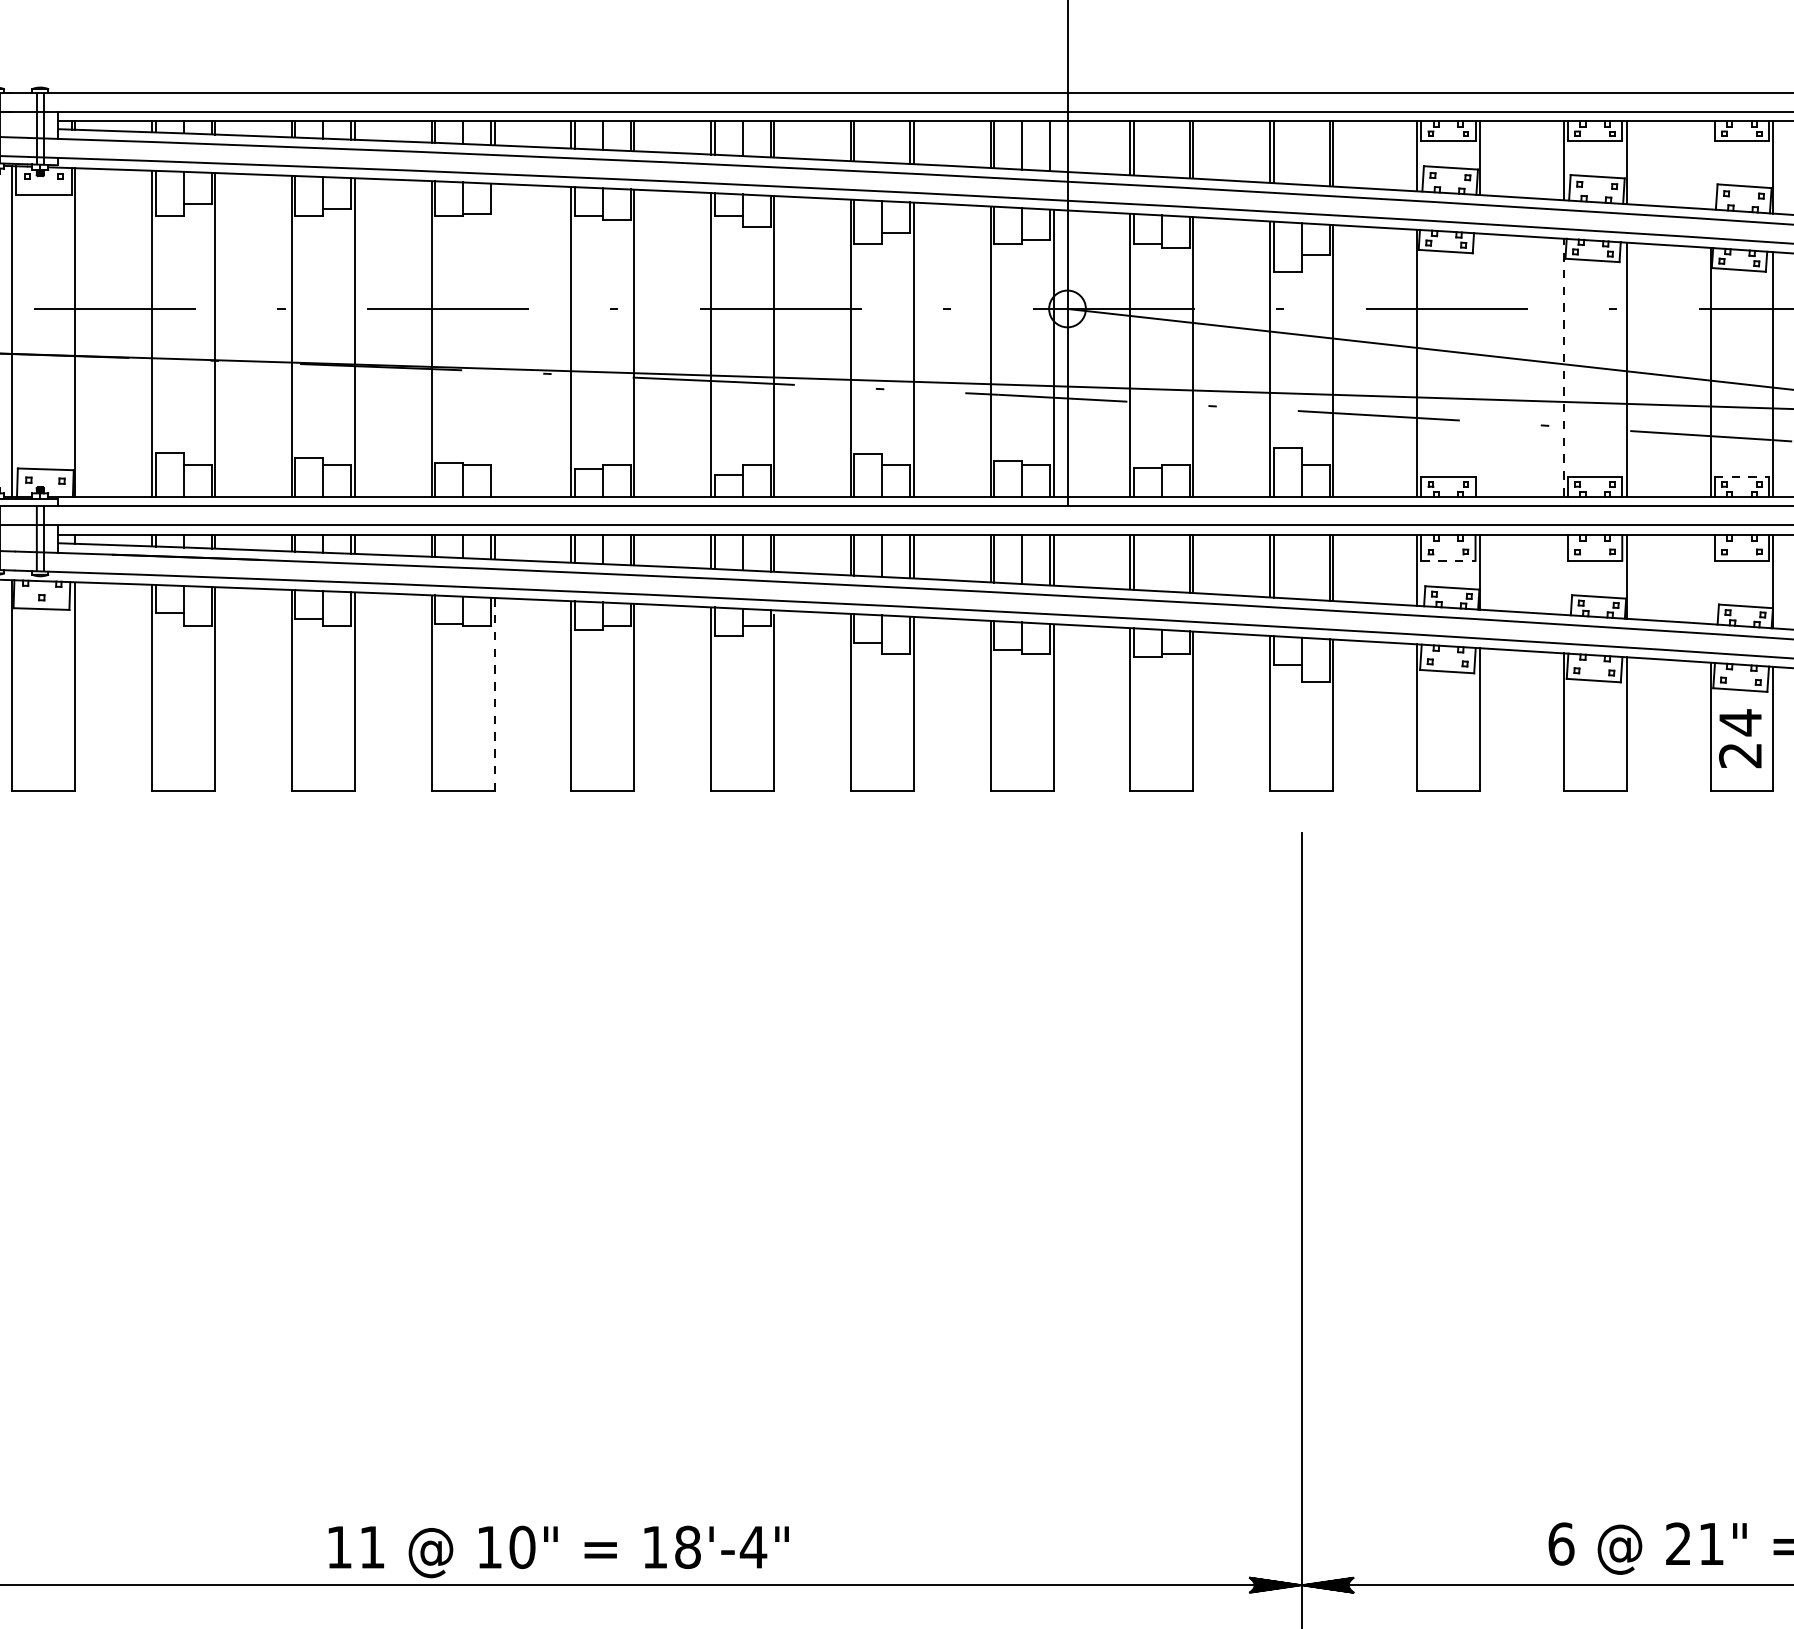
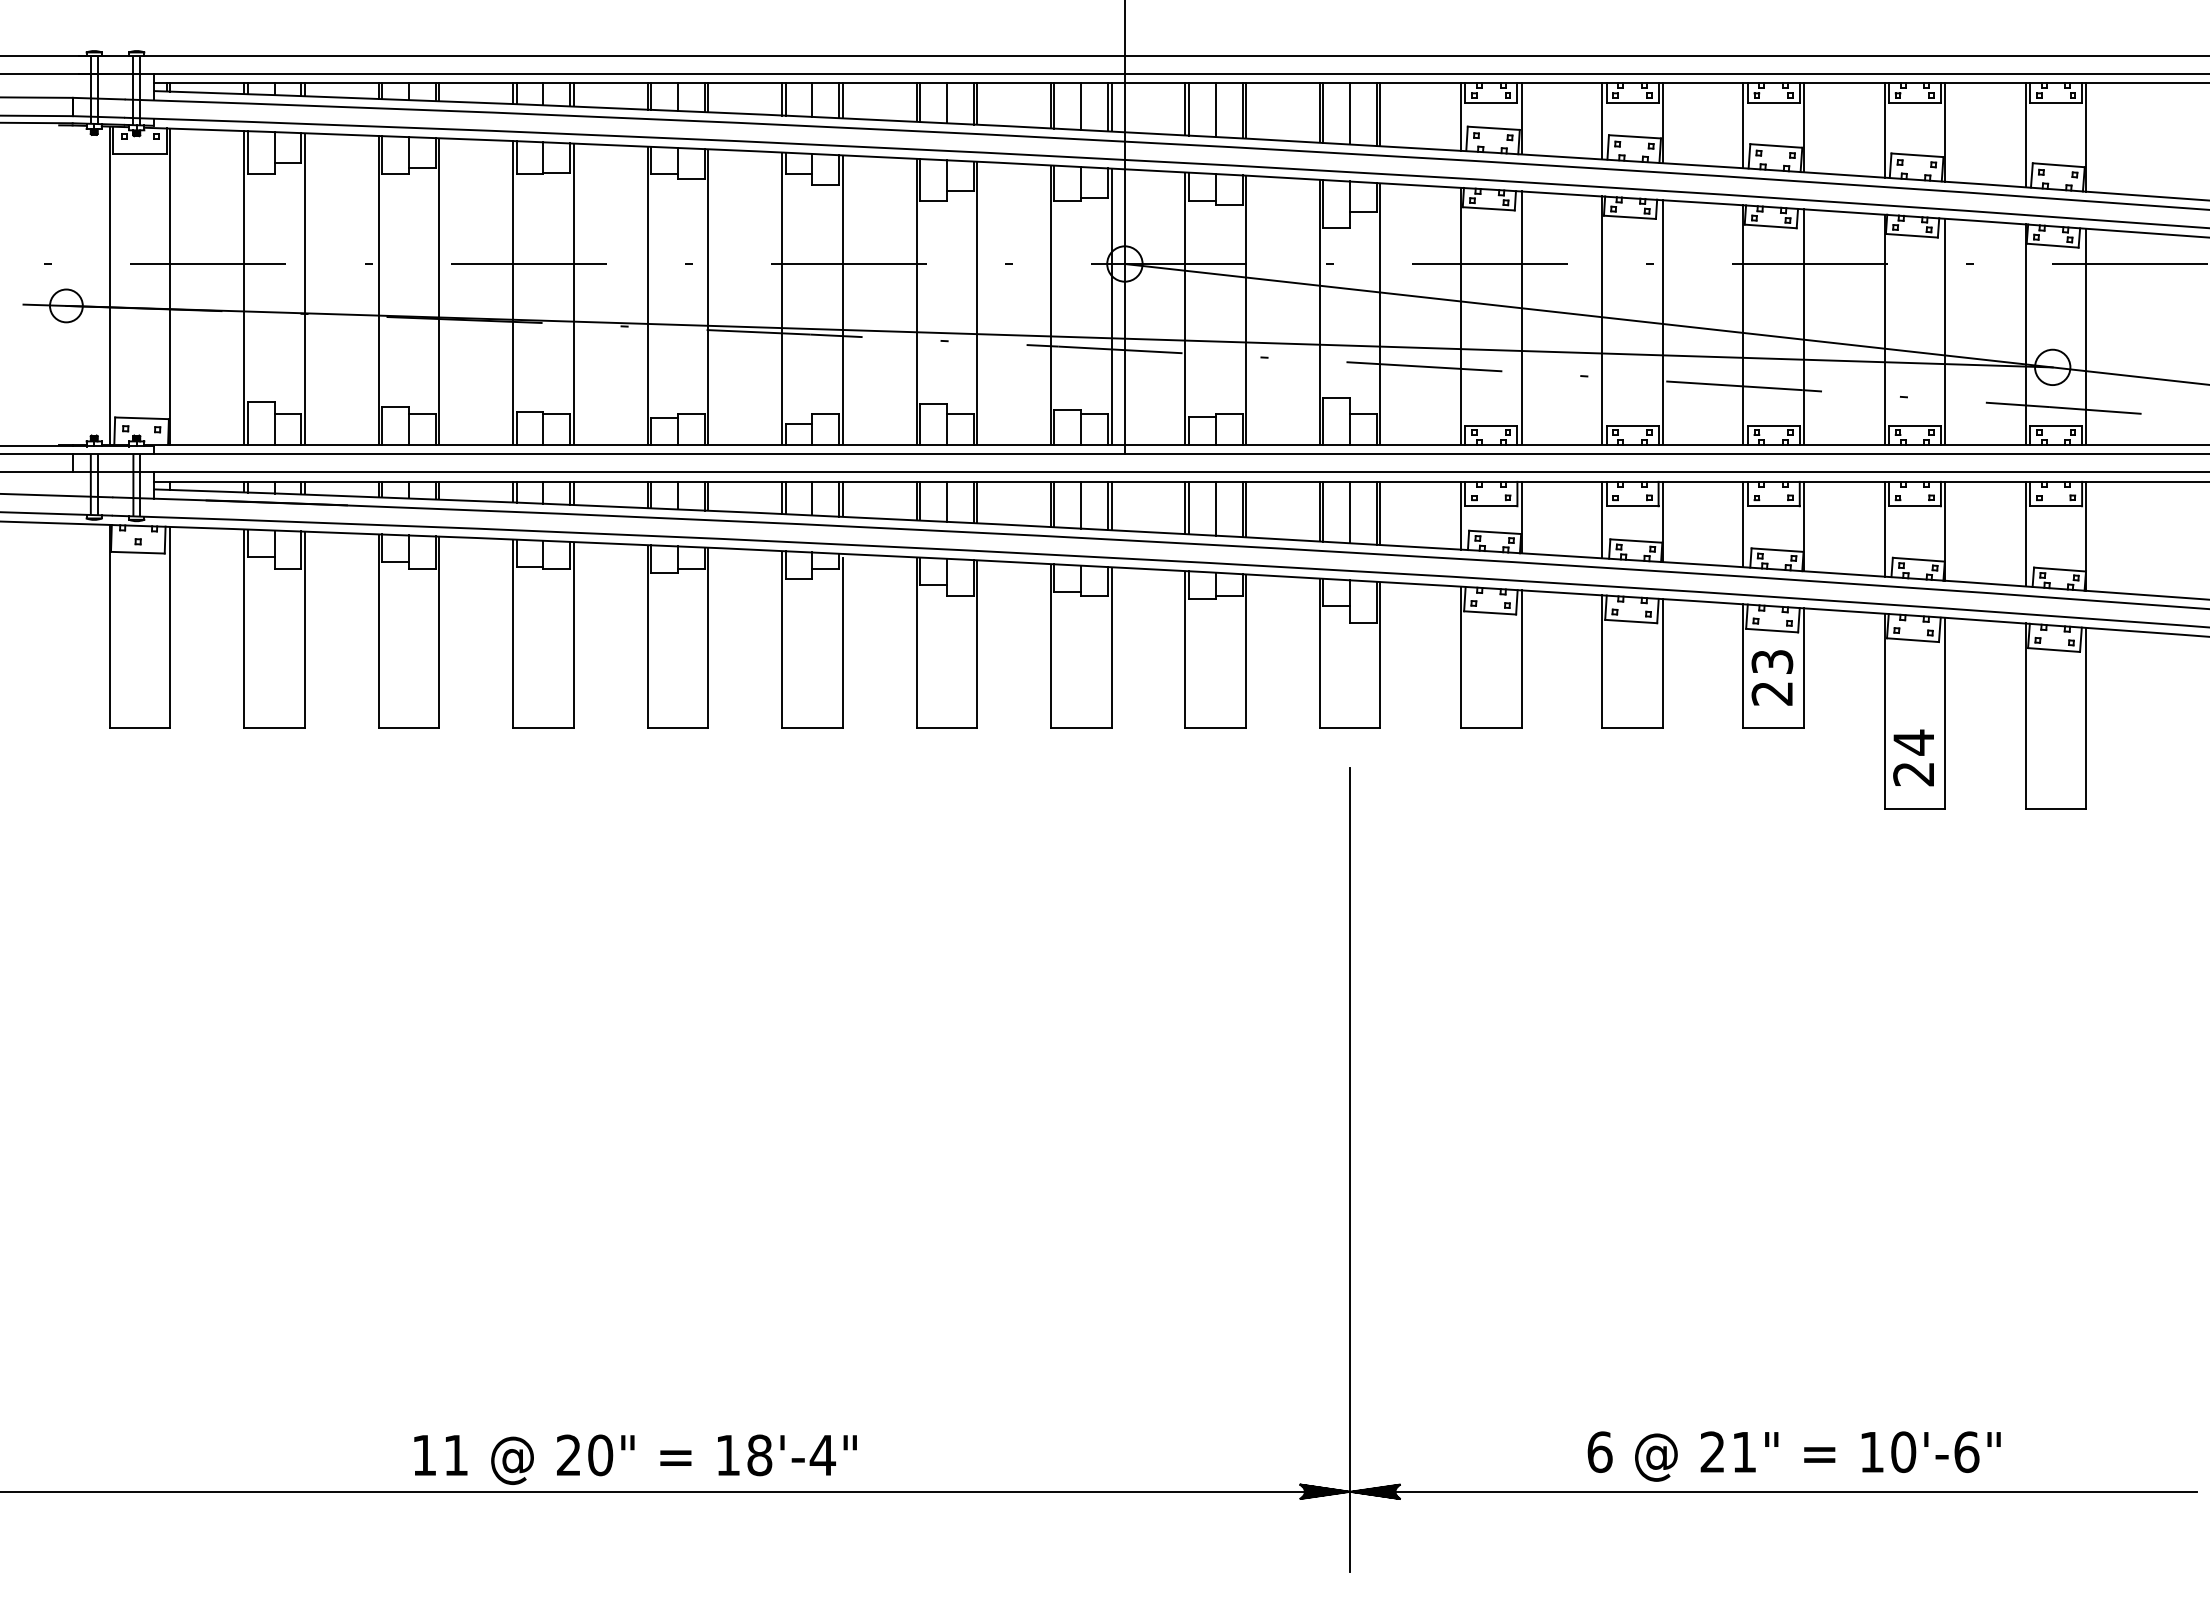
line: (882, 142) -> (946, 103), added
line: (1053, 145) -> (1111, 106), added
line: (1161, 149) -> (1215, 110), added
line: (1302, 152) -> (1350, 113), added
line: (1710, 164) -> (1743, 125), added
line: (494, 339) -> (573, 293), added
line: (1479, 364) -> (1521, 317), added
line: (1563, 367) -> (1602, 320), dashed -> solid
line: (1742, 476) -> (1774, 425), dashed -> solid
line: (1448, 561) -> (1491, 506), dashed -> solid
line: (1161, 563) -> (1215, 508), added
line: (1302, 567) -> (1350, 512), added
line: (1563, 575) -> (1602, 520), added
line: (1710, 579) -> (1743, 524), added
line: (494, 695) -> (573, 635), dashed -> solid
text: (1740, 723) -> (1772, 662), 24 -> 23
text: (489, 1546) -> (568, 1454), 10" -> 20"

